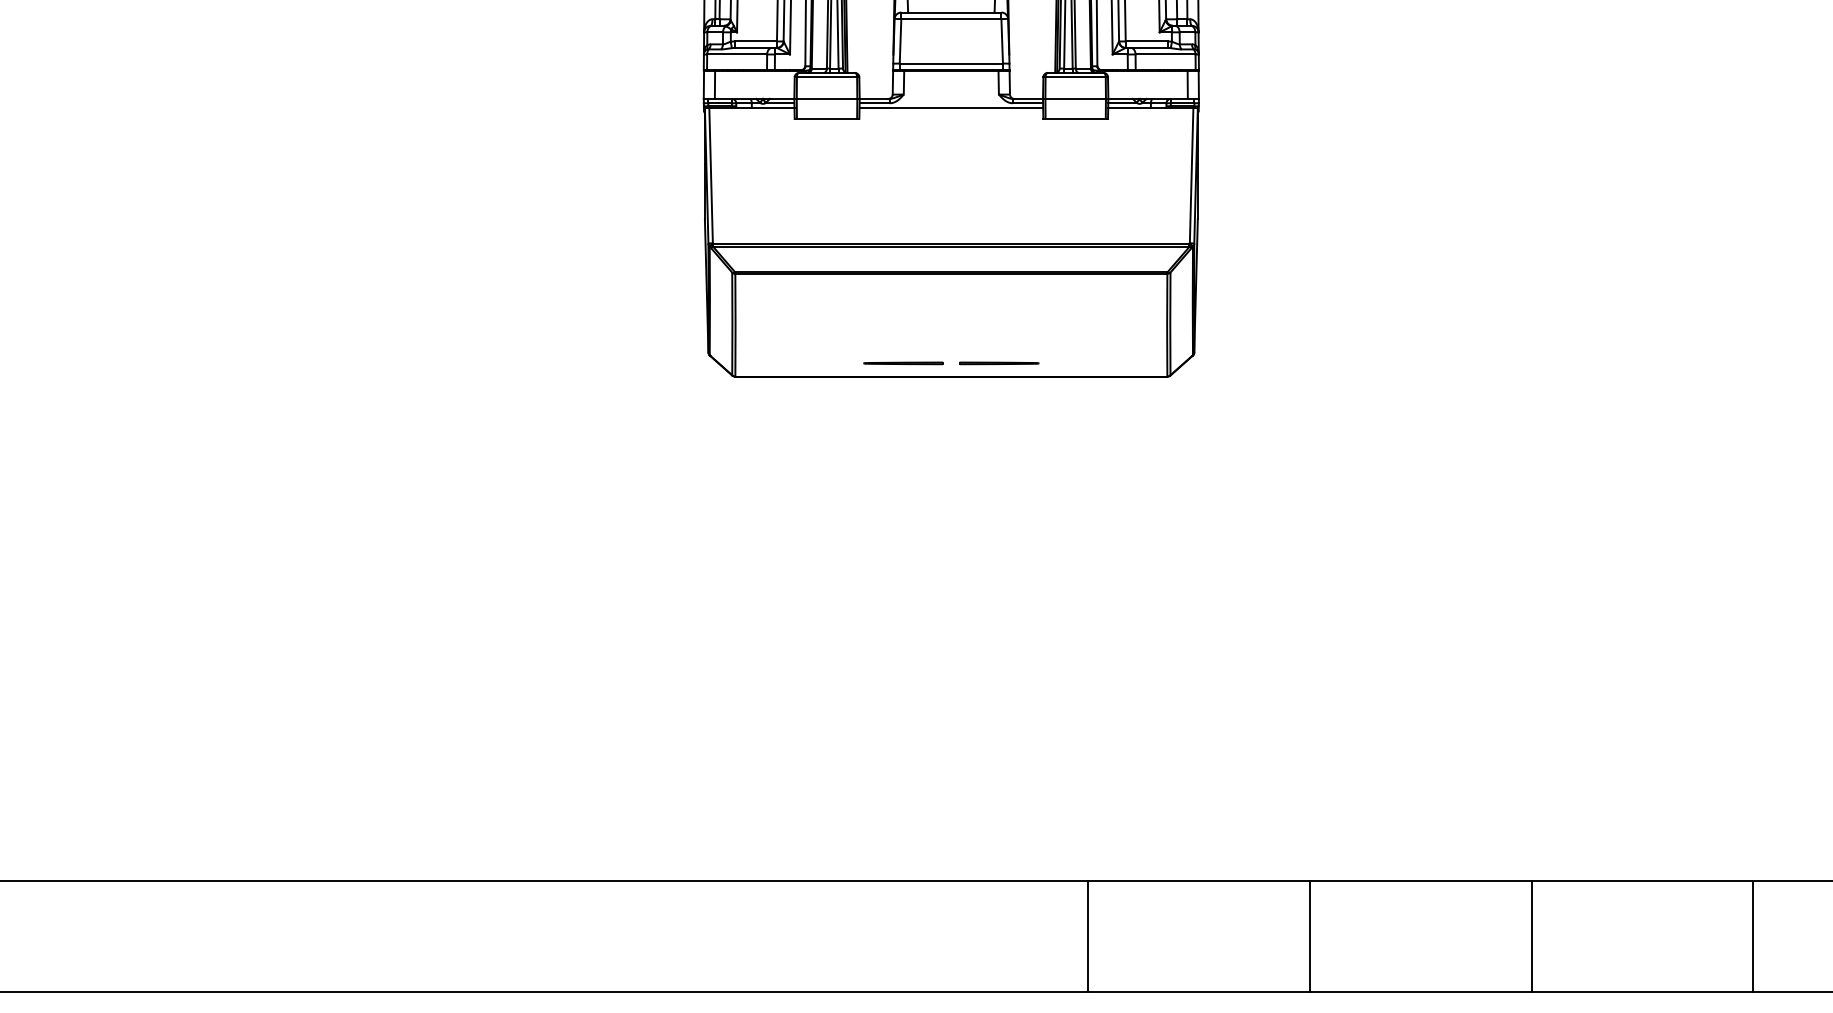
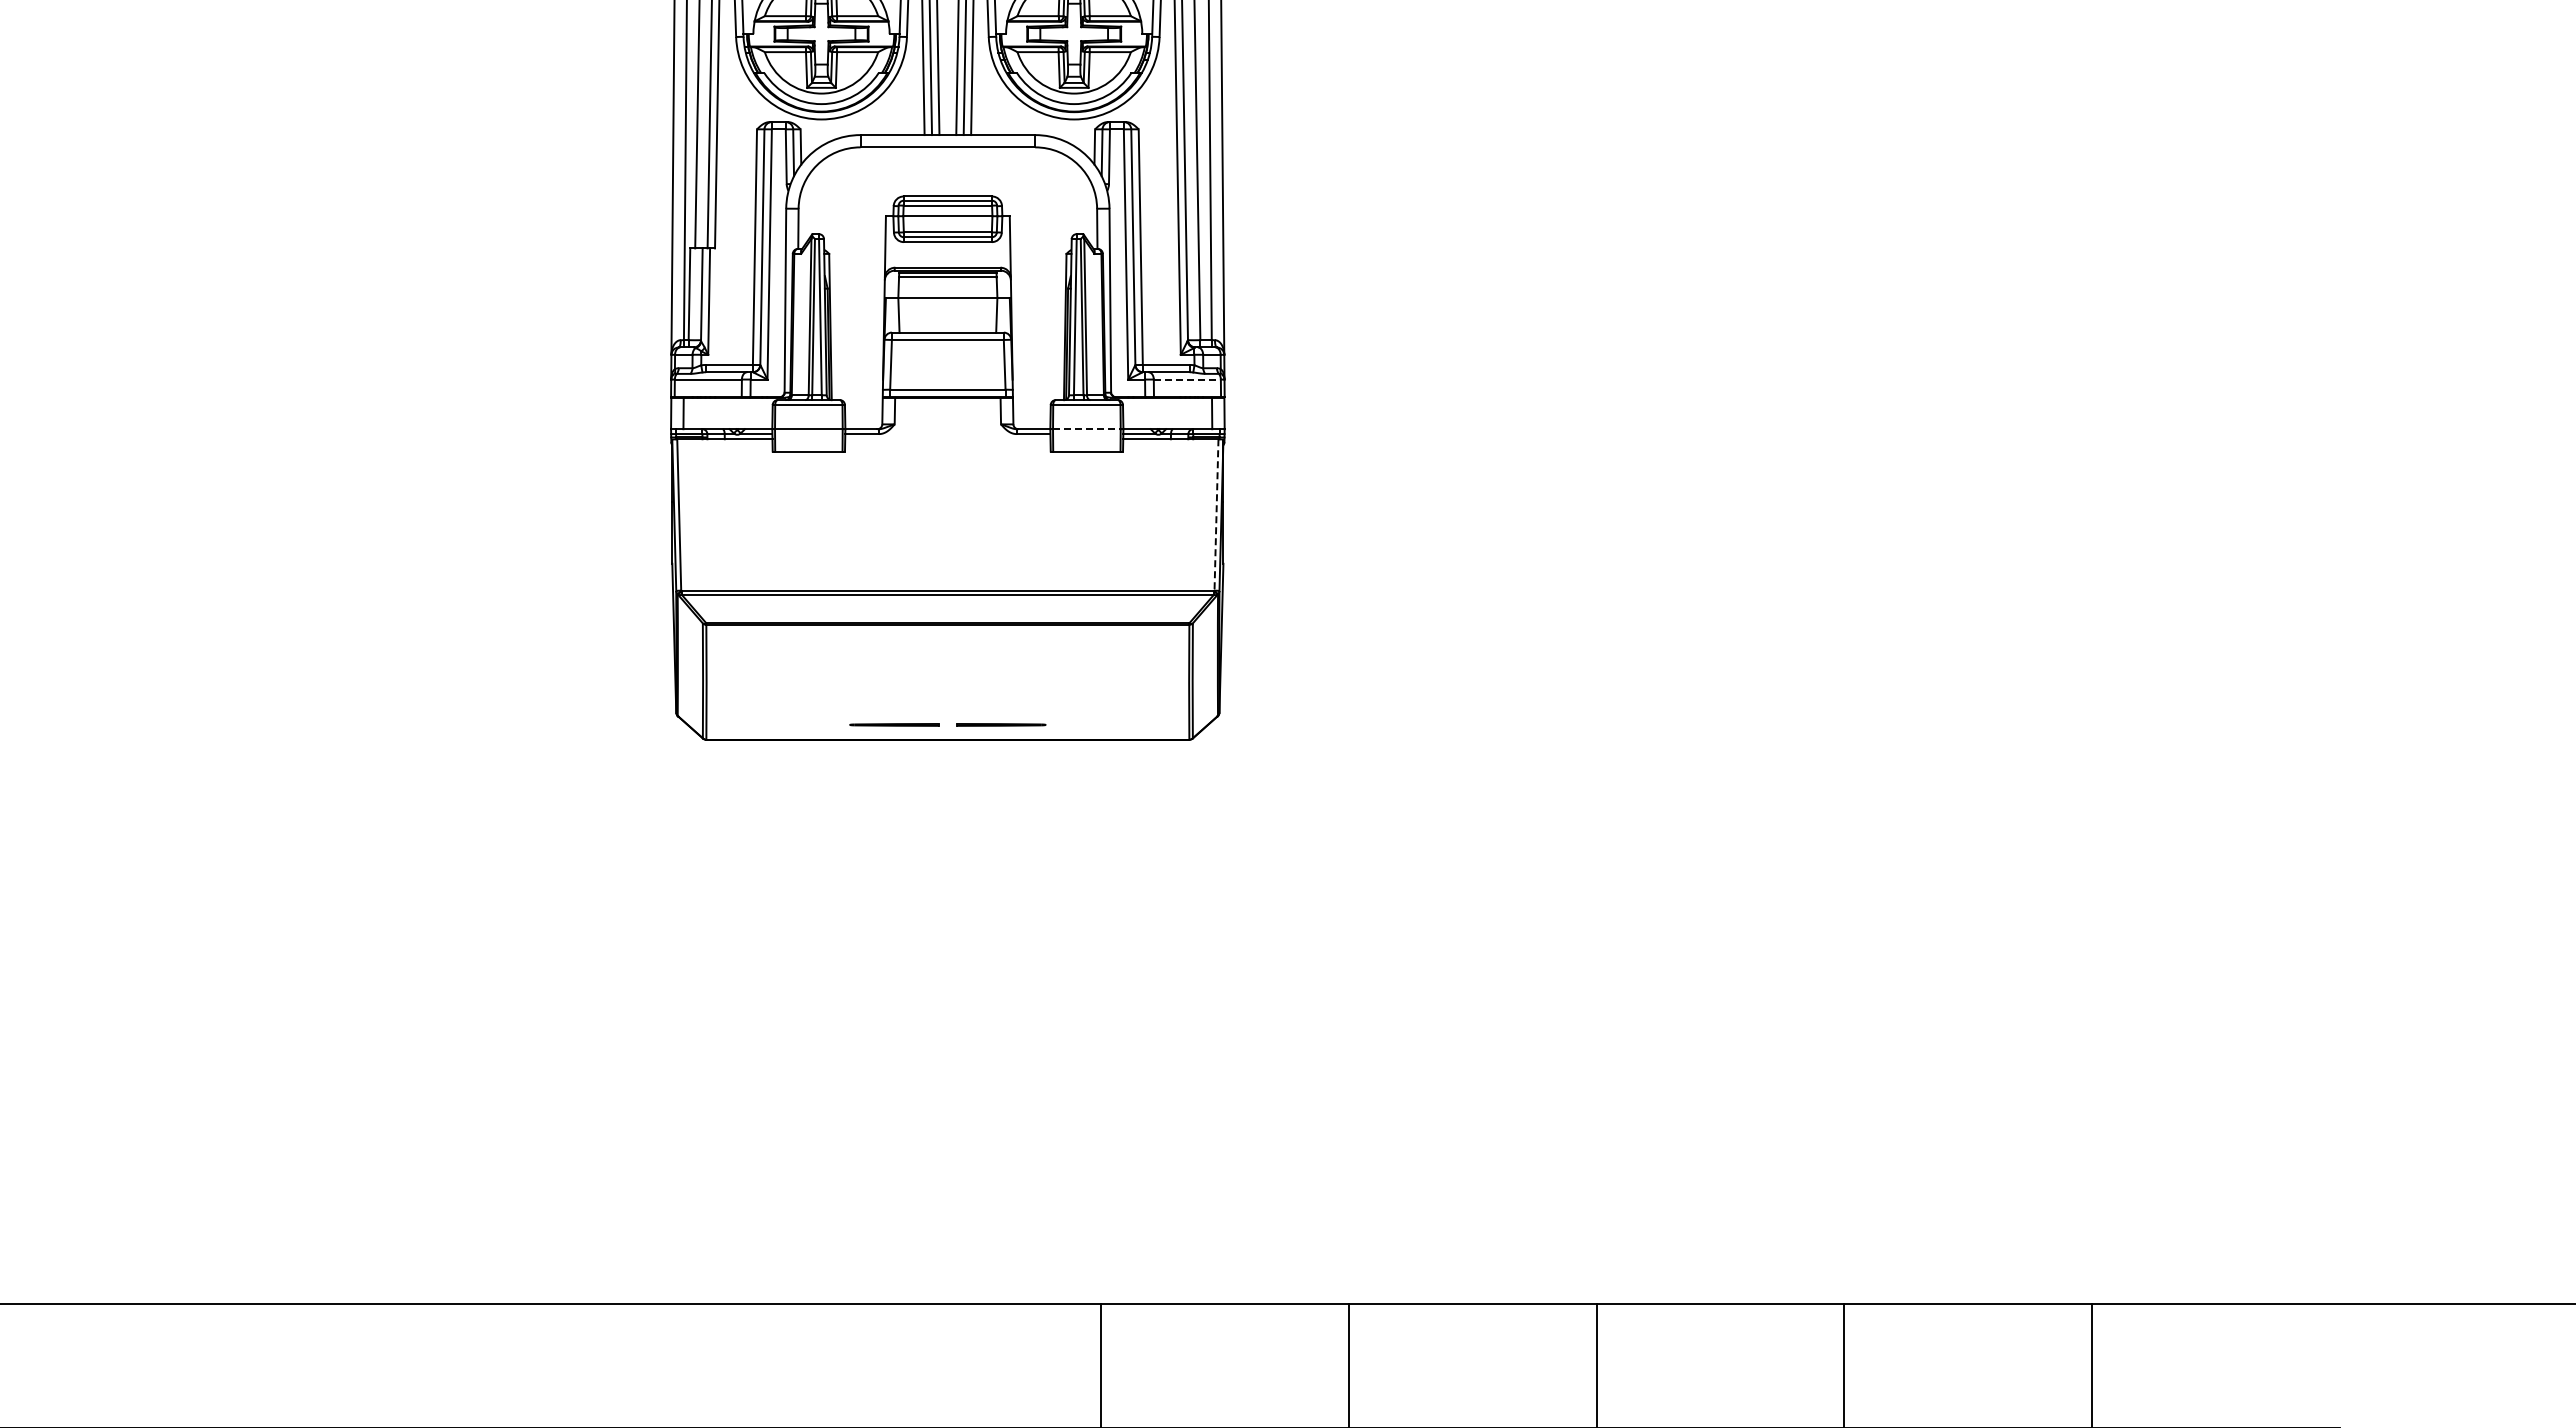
line: (1165, 54) -> (1187, 379), solid -> dashed
line: (1075, 99) -> (1086, 429), solid -> dashed
line: (951, 108) -> (947, 439), removed
line: (1191, 175) -> (1216, 514), solid -> dashed

